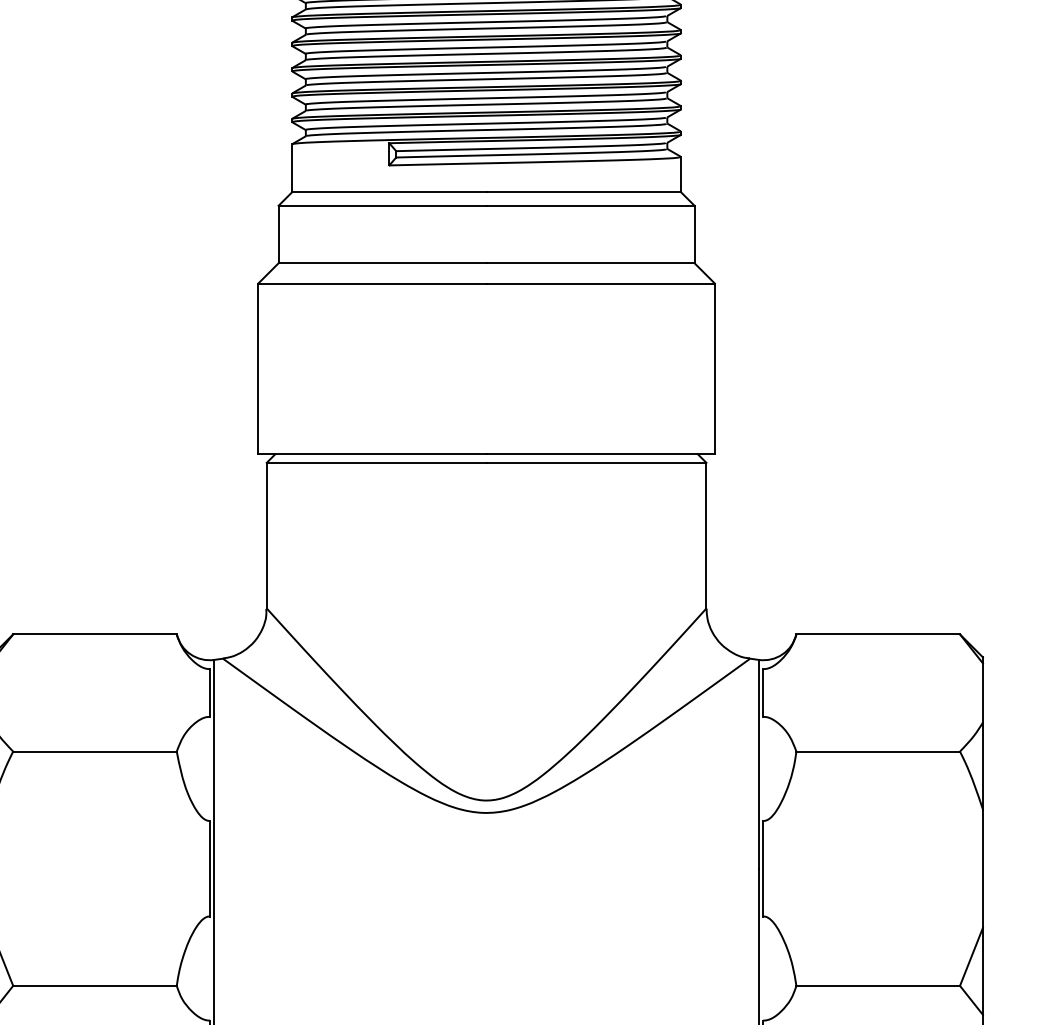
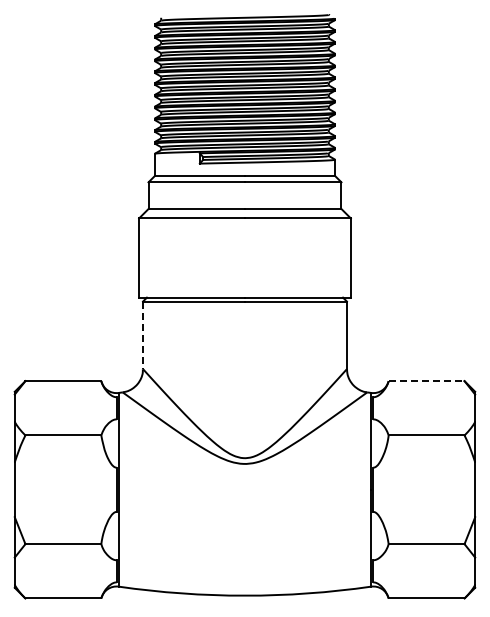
line: (267, 536) -> (143, 335), solid -> dashed
line: (877, 635) -> (426, 381), solid -> dashed

